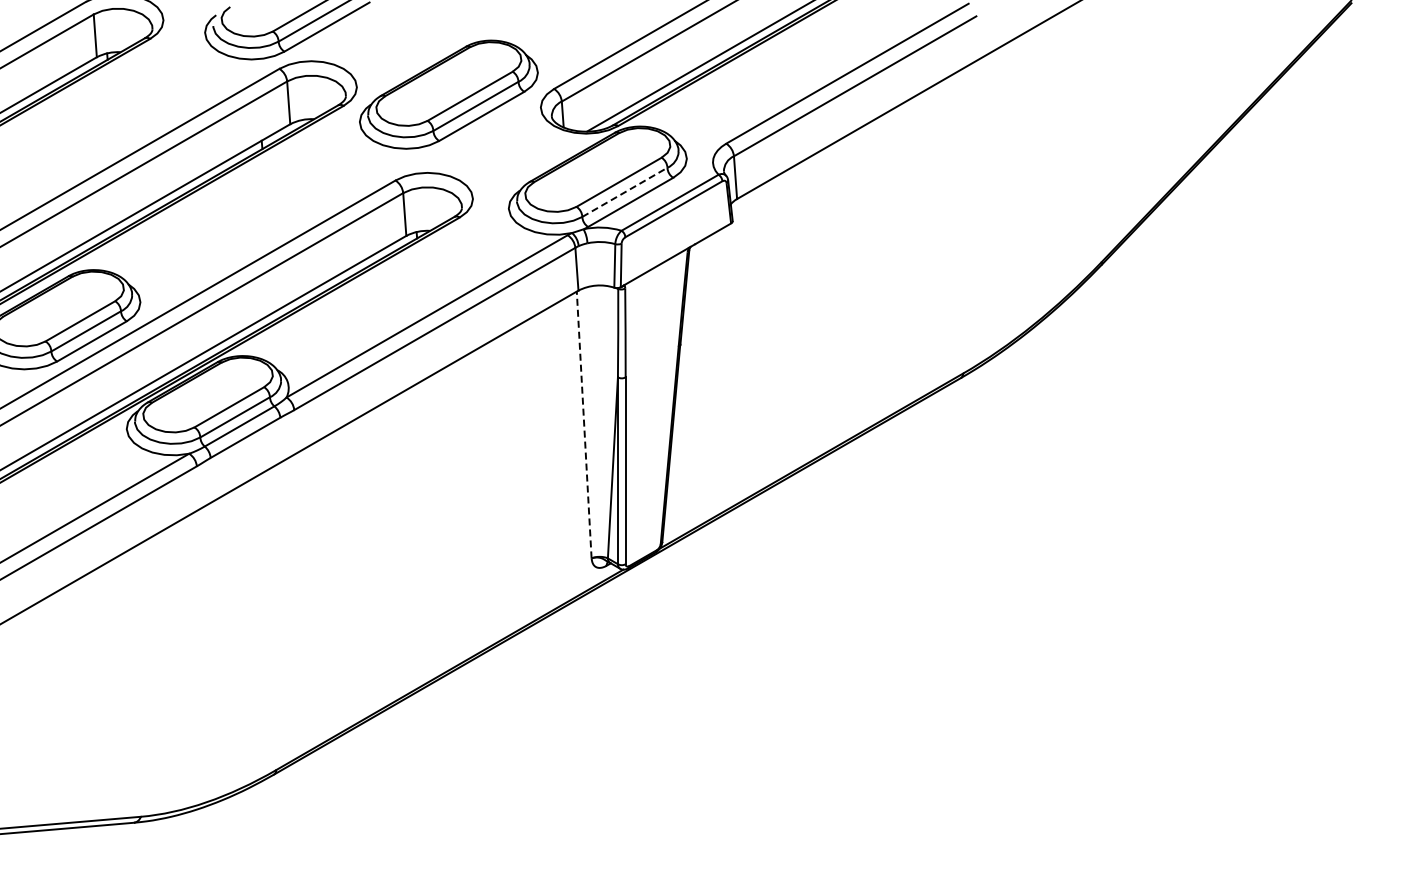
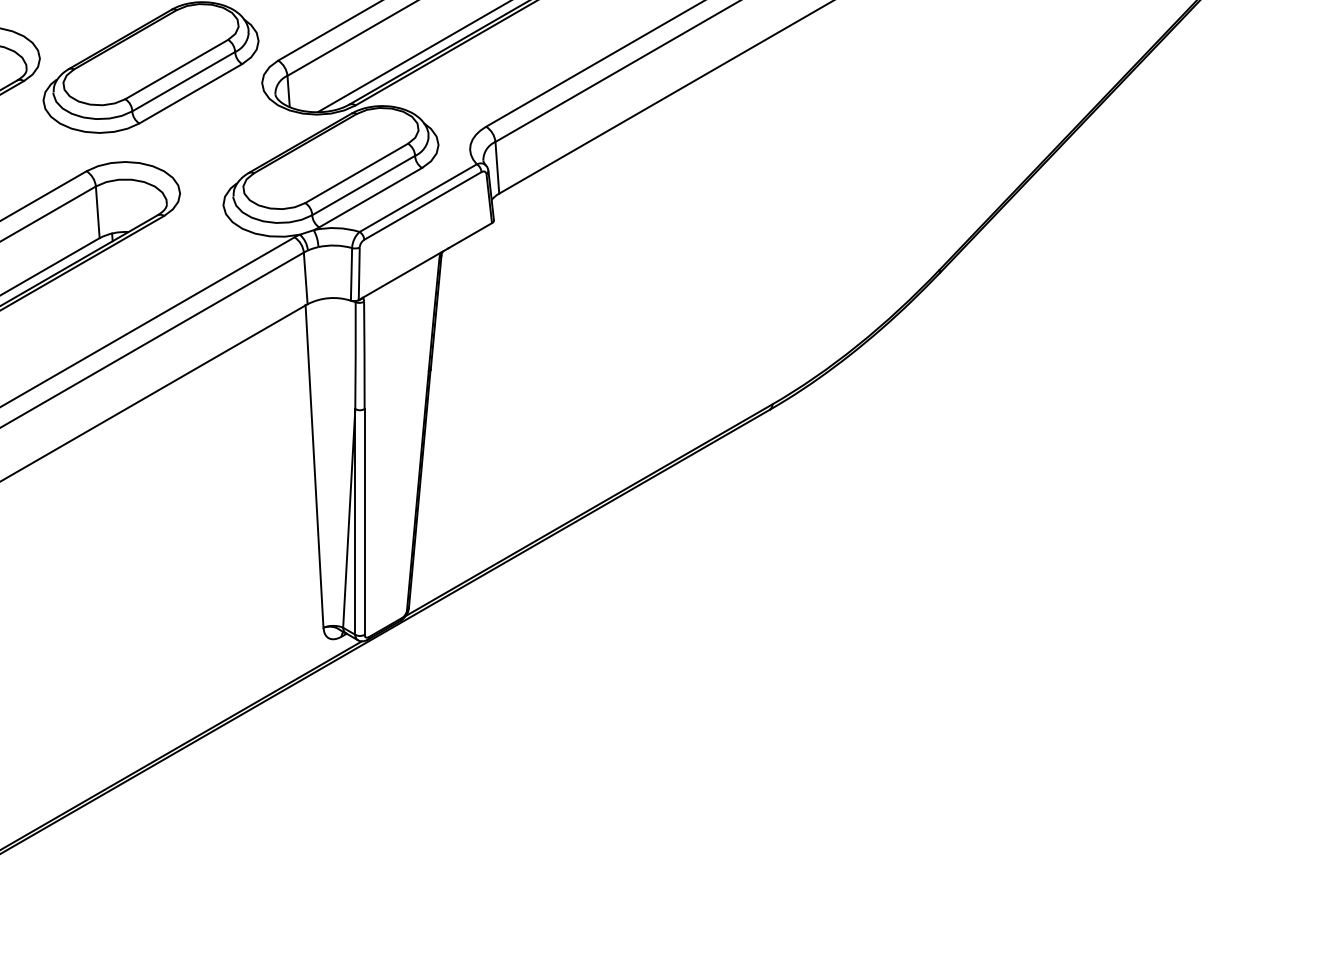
line: (625, 192) -> (364, 185), dashed -> solid
line: (584, 424) -> (314, 465), dashed -> solid

